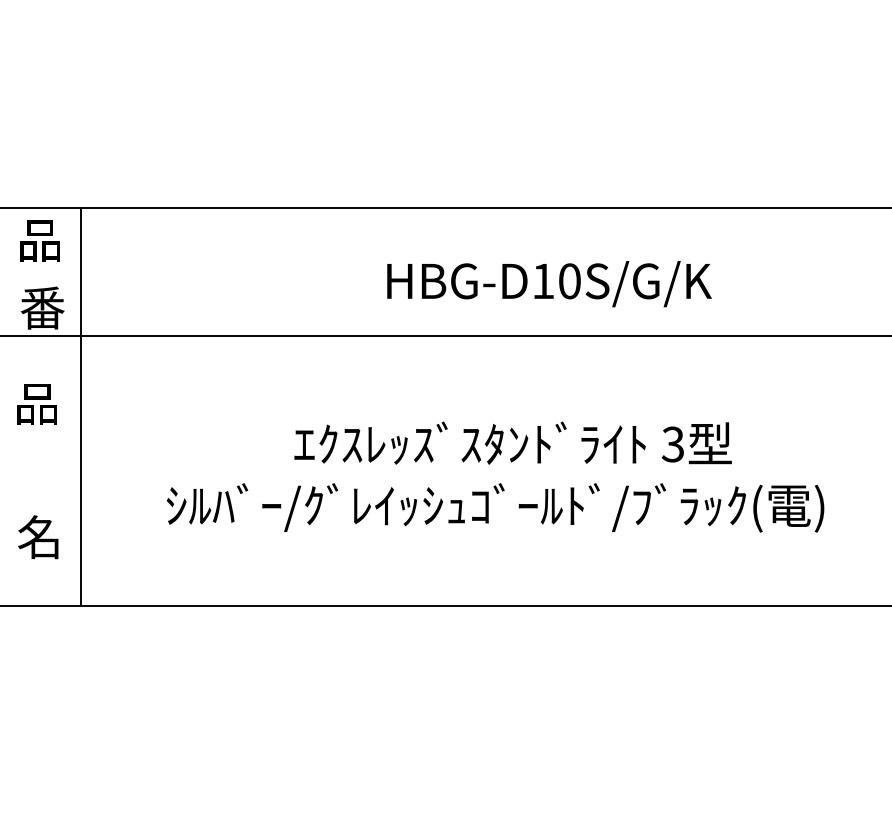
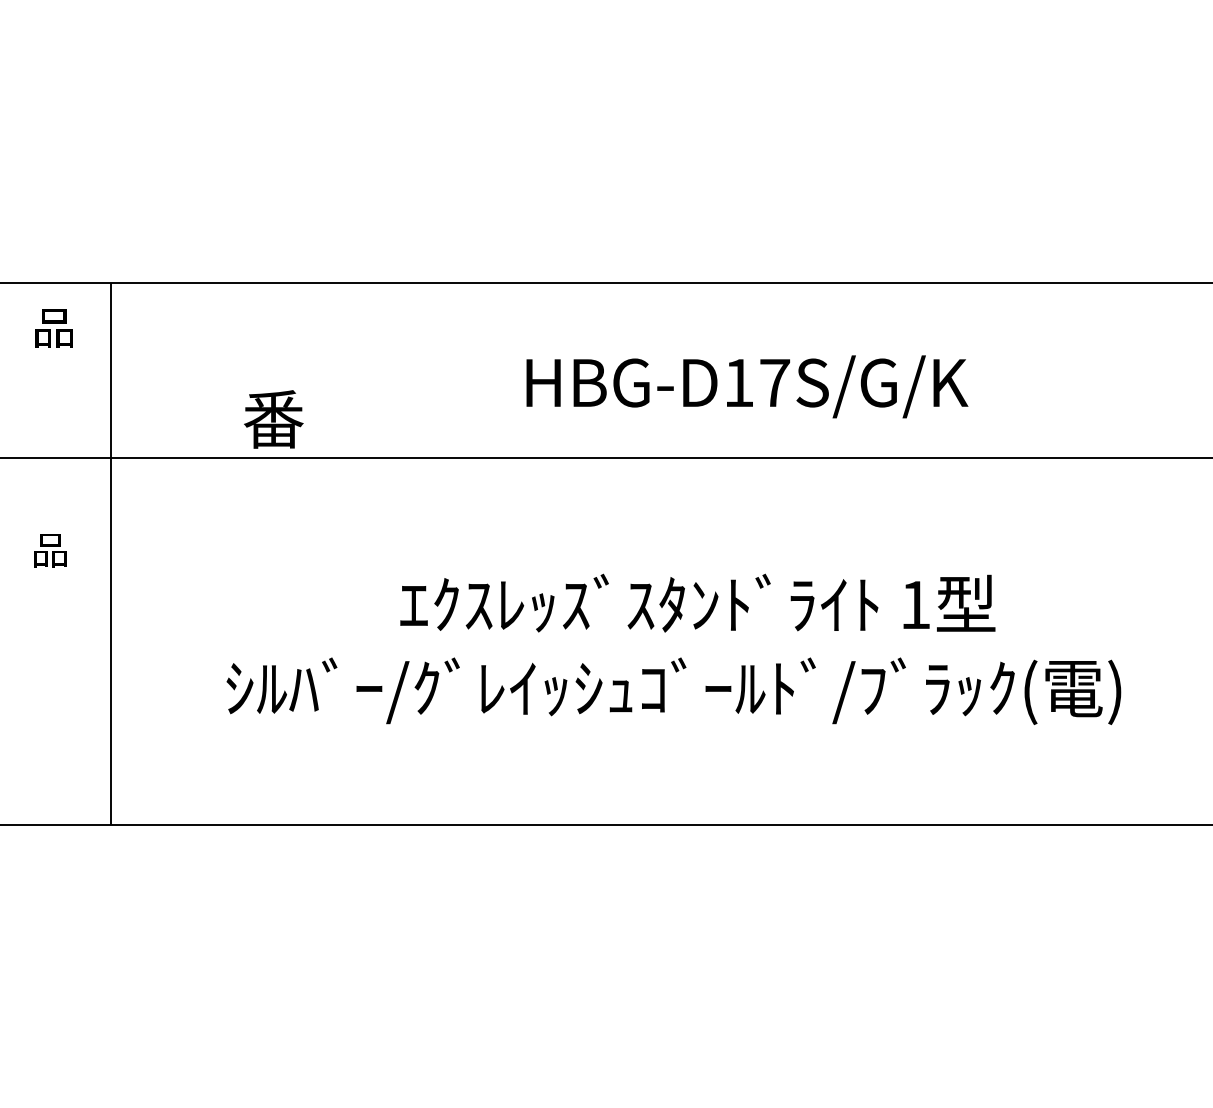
part: (40, 241) -> (54, 328), size x0.7
text: (570, 280) -> (775, 382), HBG-D10S/G/K -> HBG-D17S/G/K
part: (42, 308) -> (273, 419), moved
part: (37, 404) -> (50, 550), size x0.6
text: (673, 444) -> (915, 604), 3 -> 1
part: (38, 536) -> (51, 730), removed

